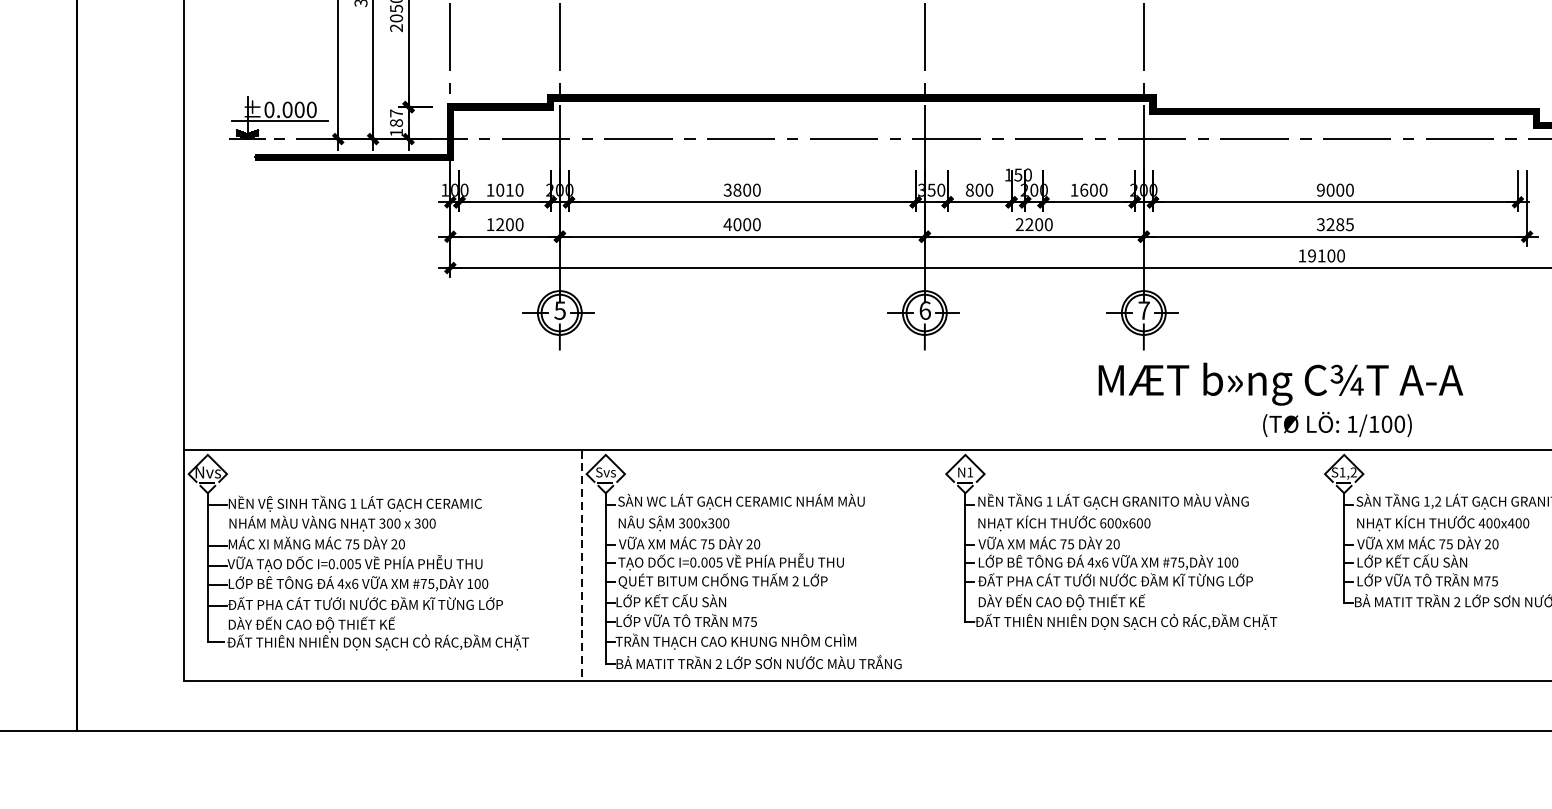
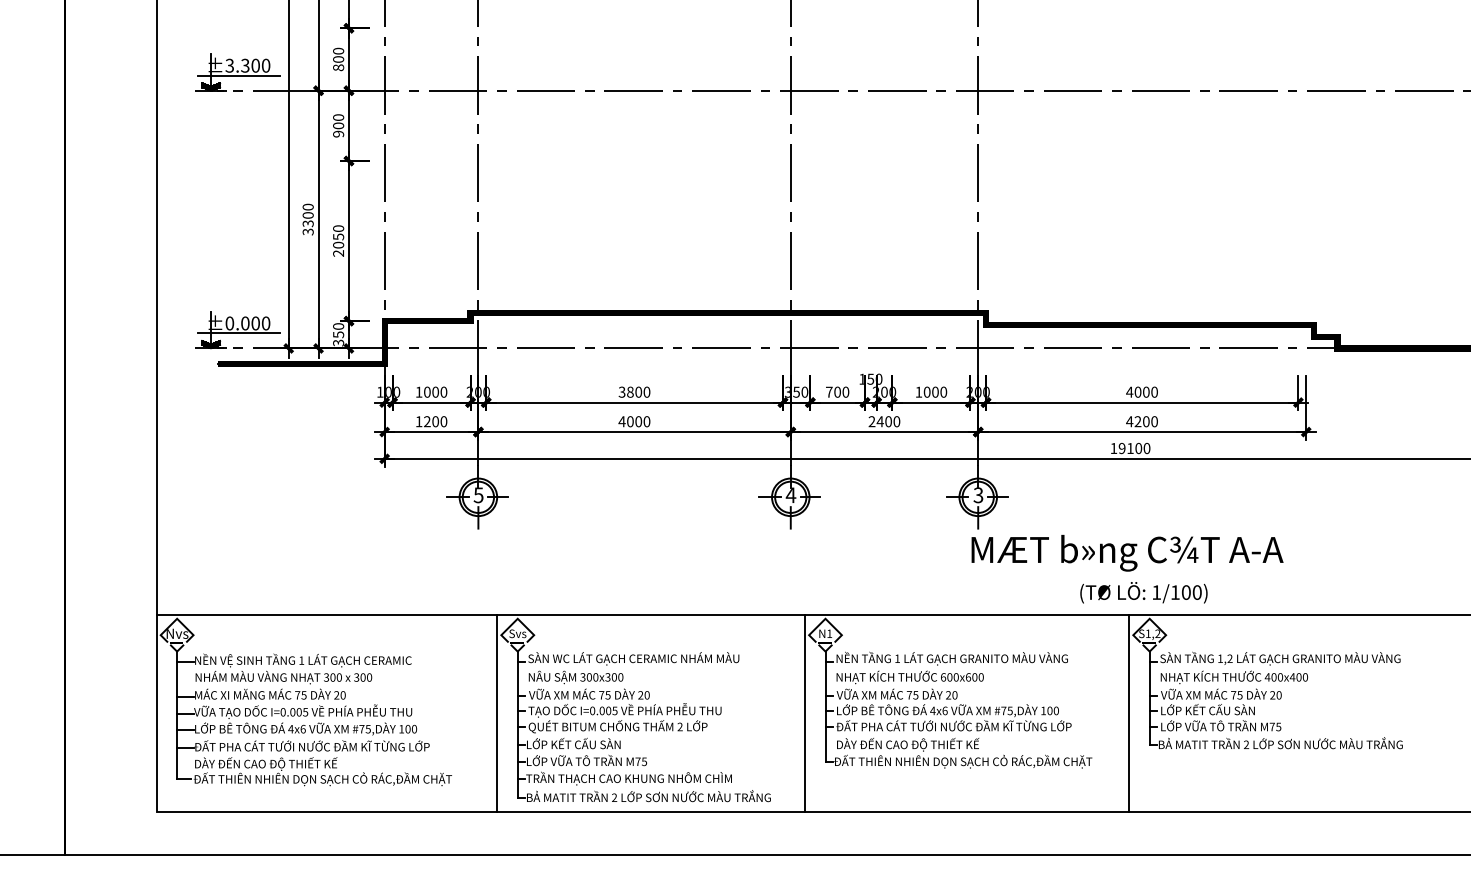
text: (396, 122) -> (338, 334), 187 -> 350
text: (509, 189) -> (435, 391), 1010 -> 1000
text: (970, 189) -> (829, 391), 800 -> 700
text: (1083, 189) -> (926, 391), 1600 -> 1000
text: (1320, 189) -> (1129, 391), 9000 -> 4000
text: (1028, 224) -> (879, 421), 2200 -> 2400
text: (1334, 224) -> (1141, 421), 3285 -> 4200
text: (924, 310) -> (790, 495), 6 -> 4
text: (1144, 310) -> (978, 495), 7 -> 3
text: (1280, 383) -> (1127, 552), moved
line: (942, 564) -> (805, 712), added
line: (1320, 564) -> (1129, 712), added
line: (582, 565) -> (497, 713), dashed -> solid

